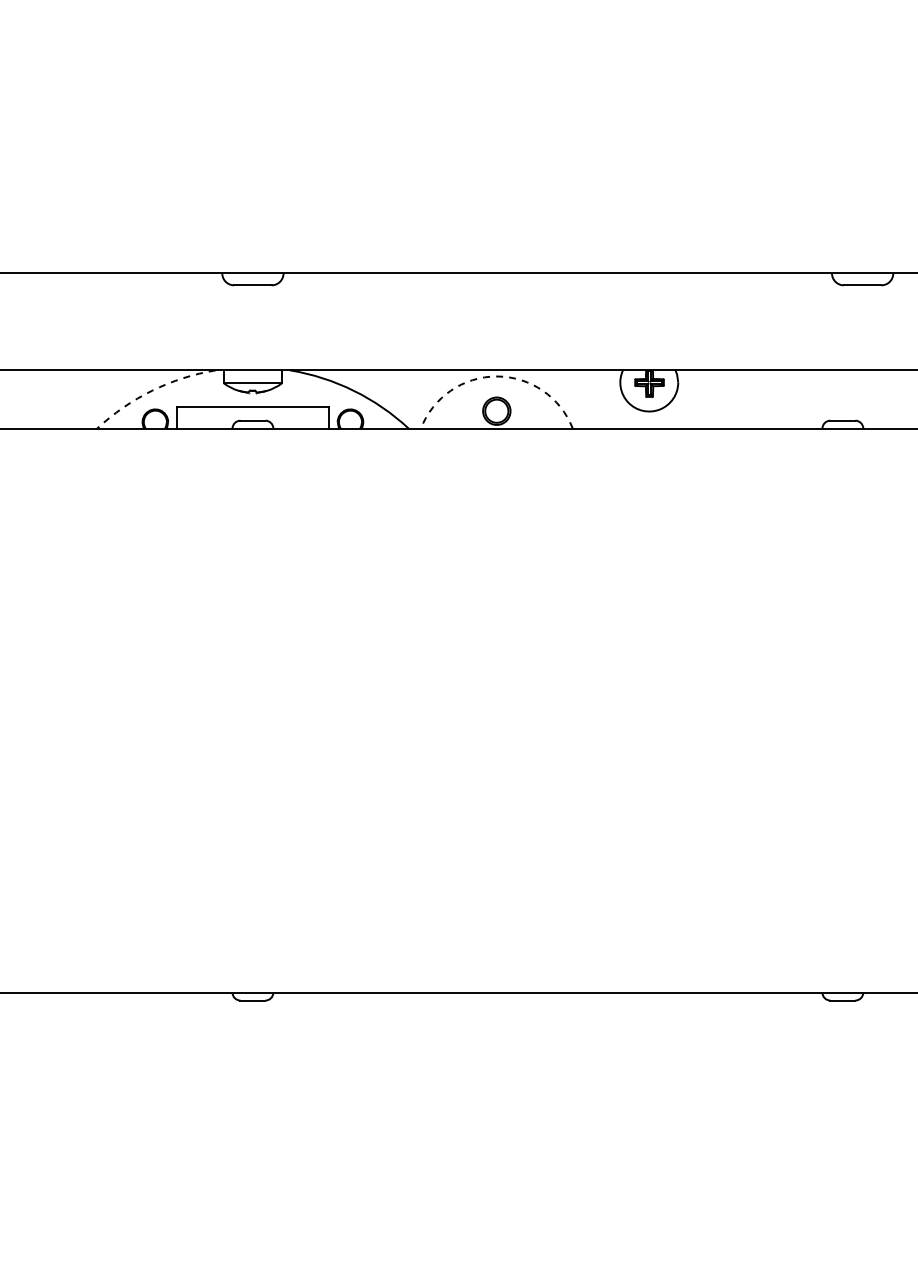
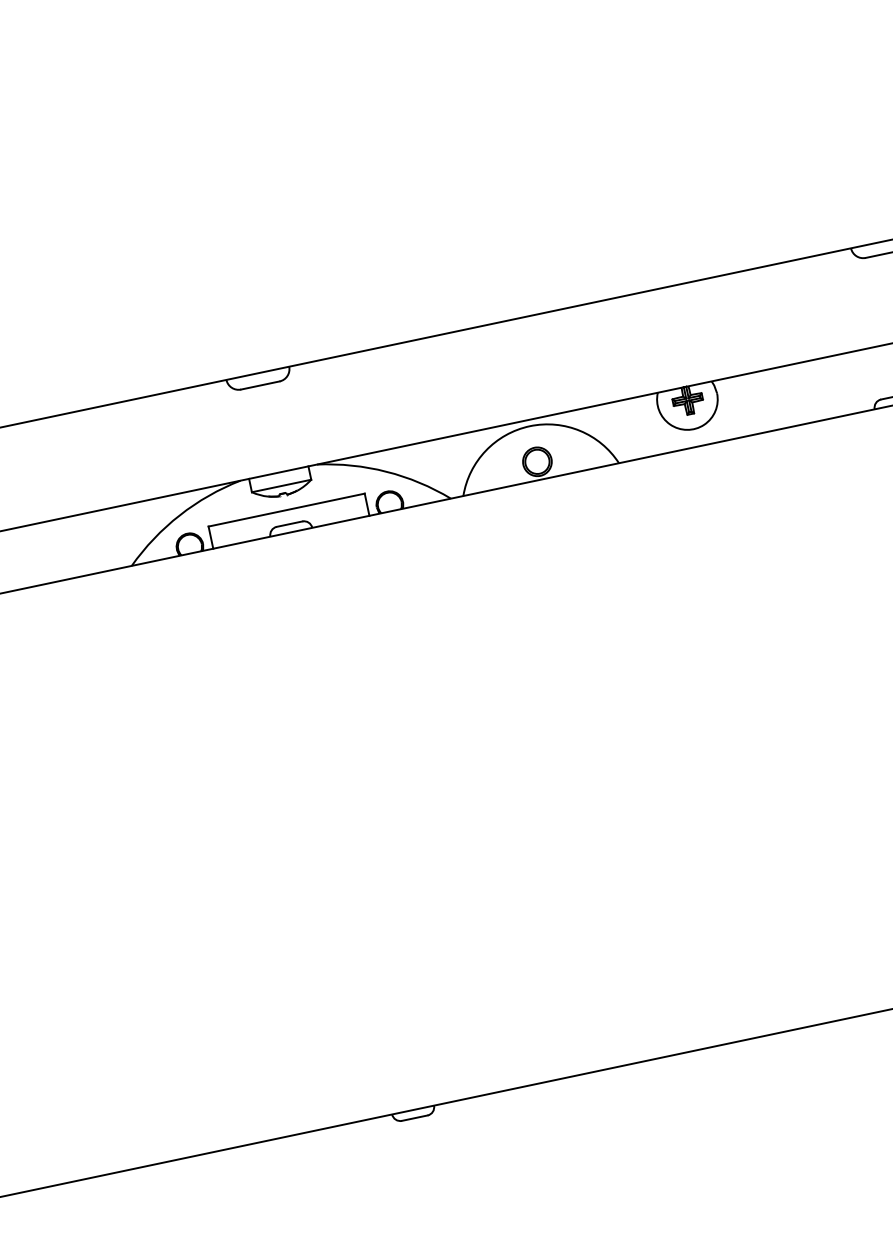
arc: (496, 376) -> (529, 426), dashed -> solid
arc: (152, 390) -> (180, 514), dashed -> solid

